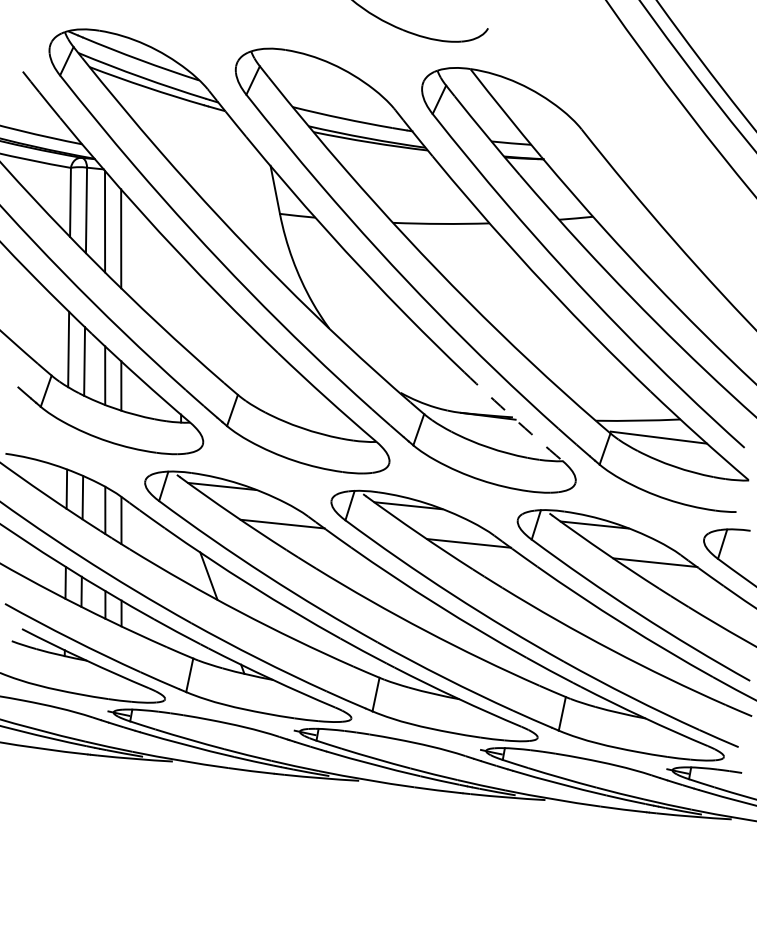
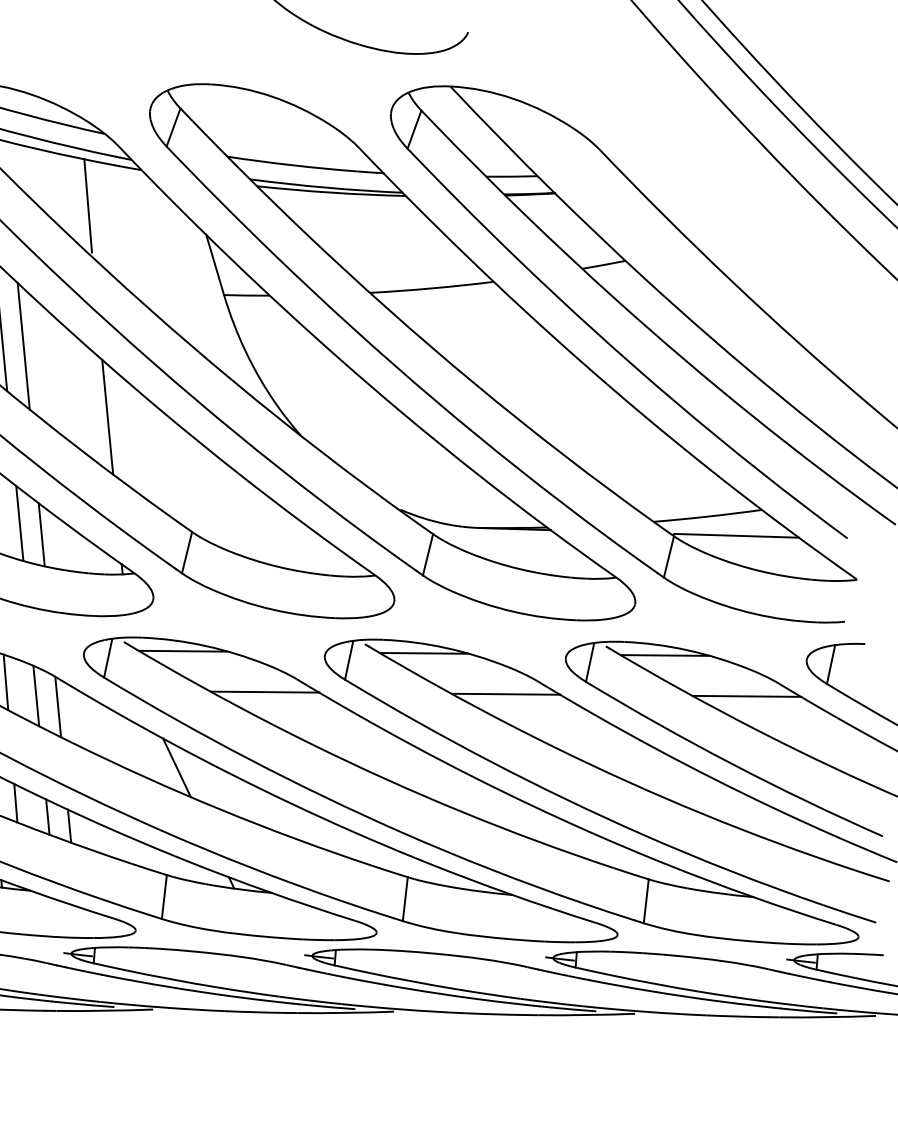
line: (180, 134) -> (87, 205), added
line: (180, 299) -> (107, 416), added
arc: (512, 417) -> (546, 527), dashed -> solid

